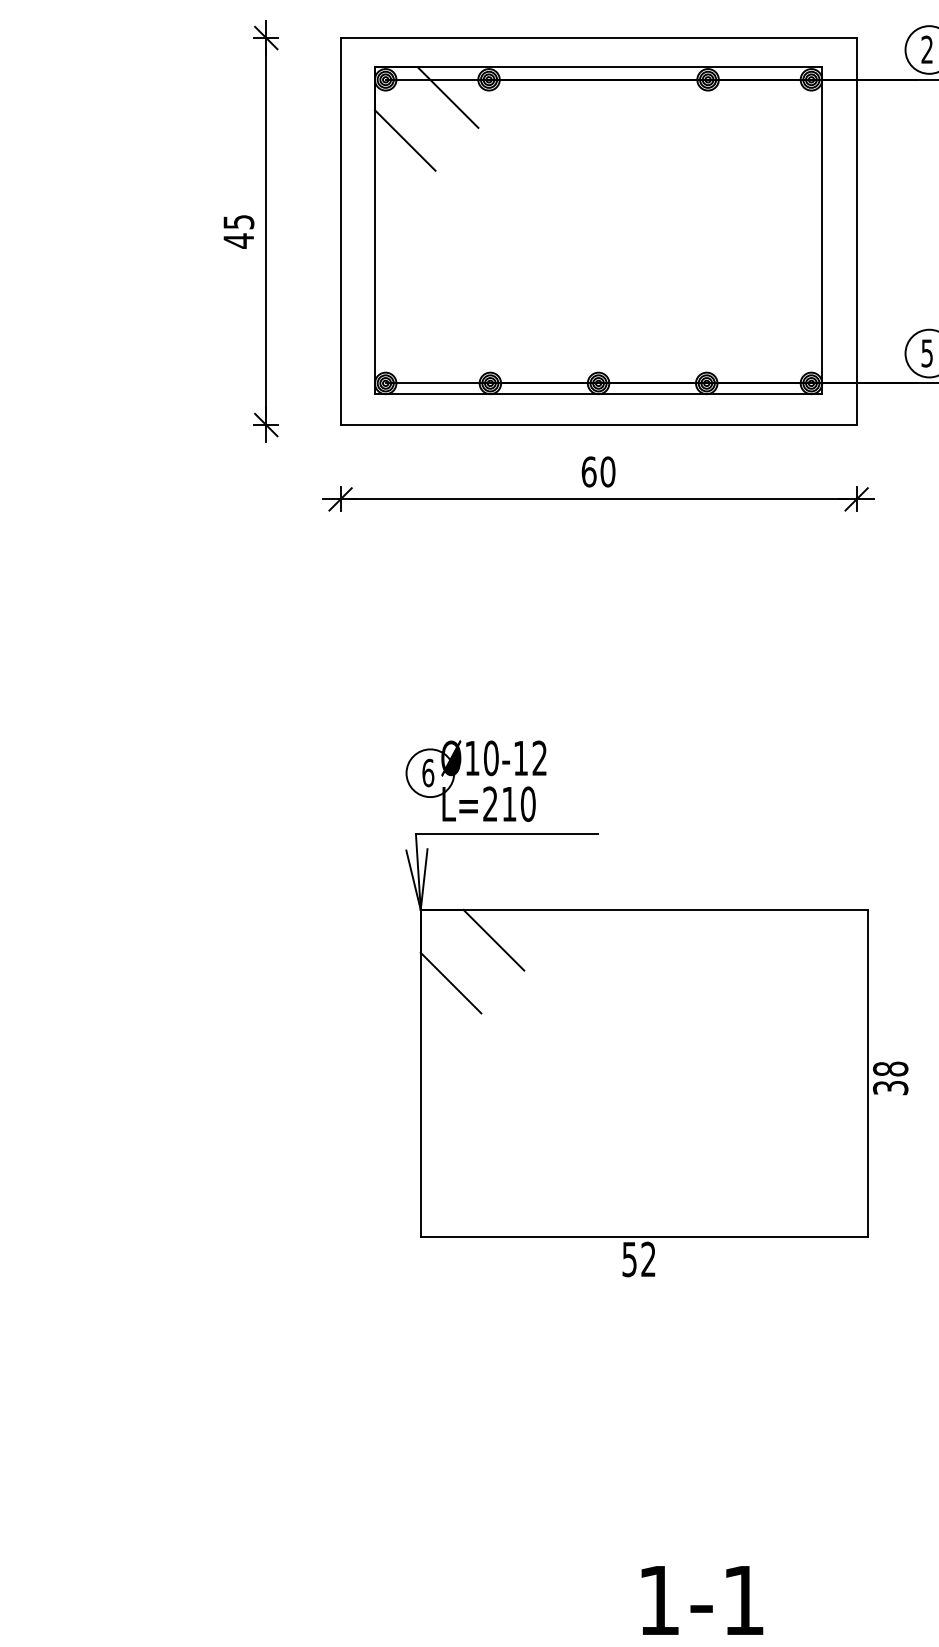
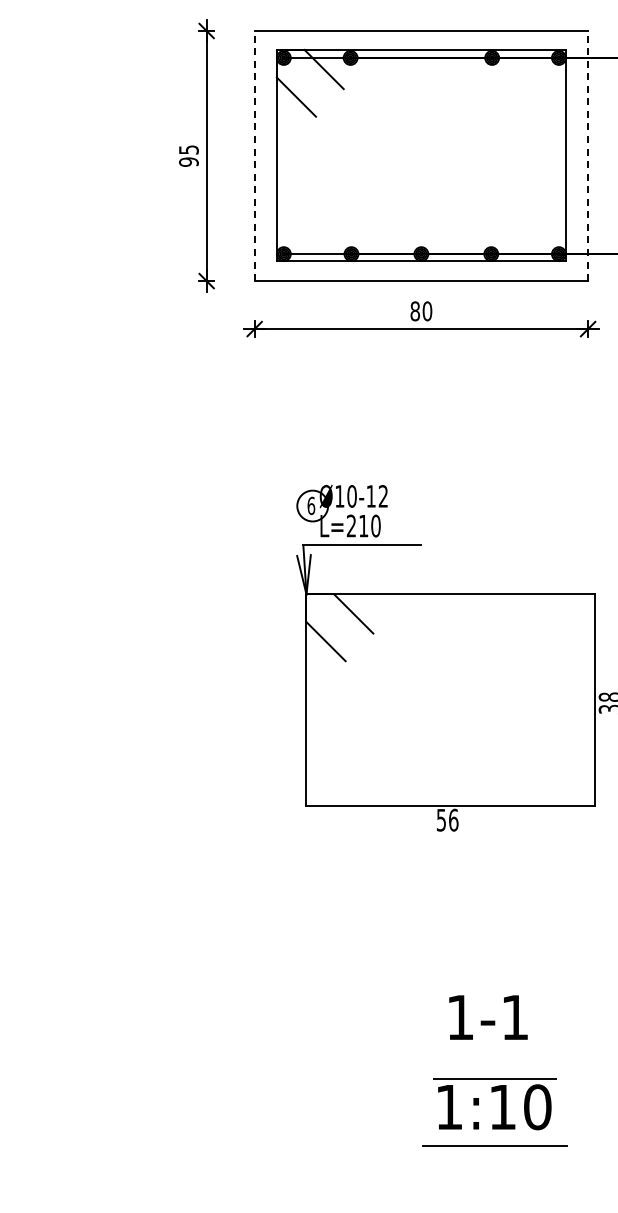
line: (340, 230) -> (254, 155), solid -> dashed
line: (857, 230) -> (588, 155), solid -> dashed
text: (238, 241) -> (188, 162), 45 -> 95
text: (589, 472) -> (415, 311), 60 -> 80
text: (648, 1258) -> (453, 819), 52 -> 56
text: (702, 1600) -> (488, 1017), moved

